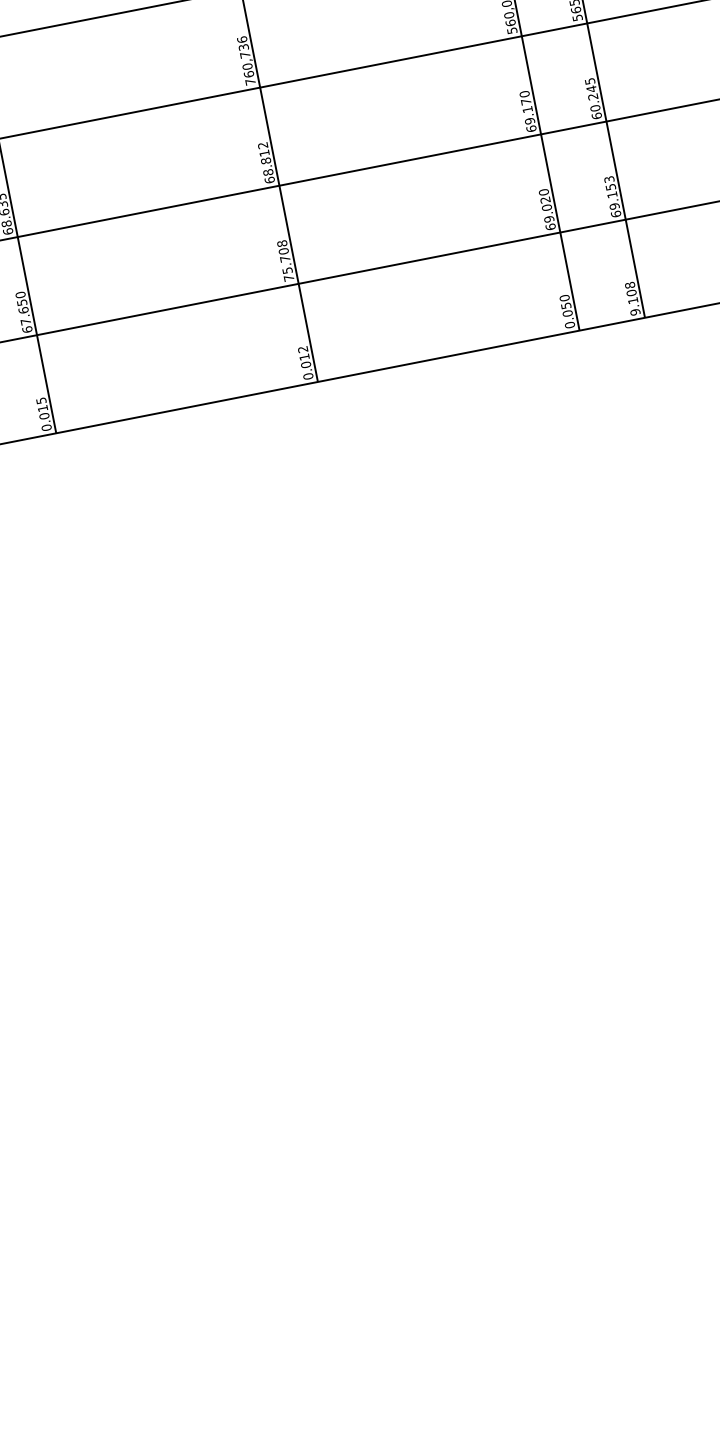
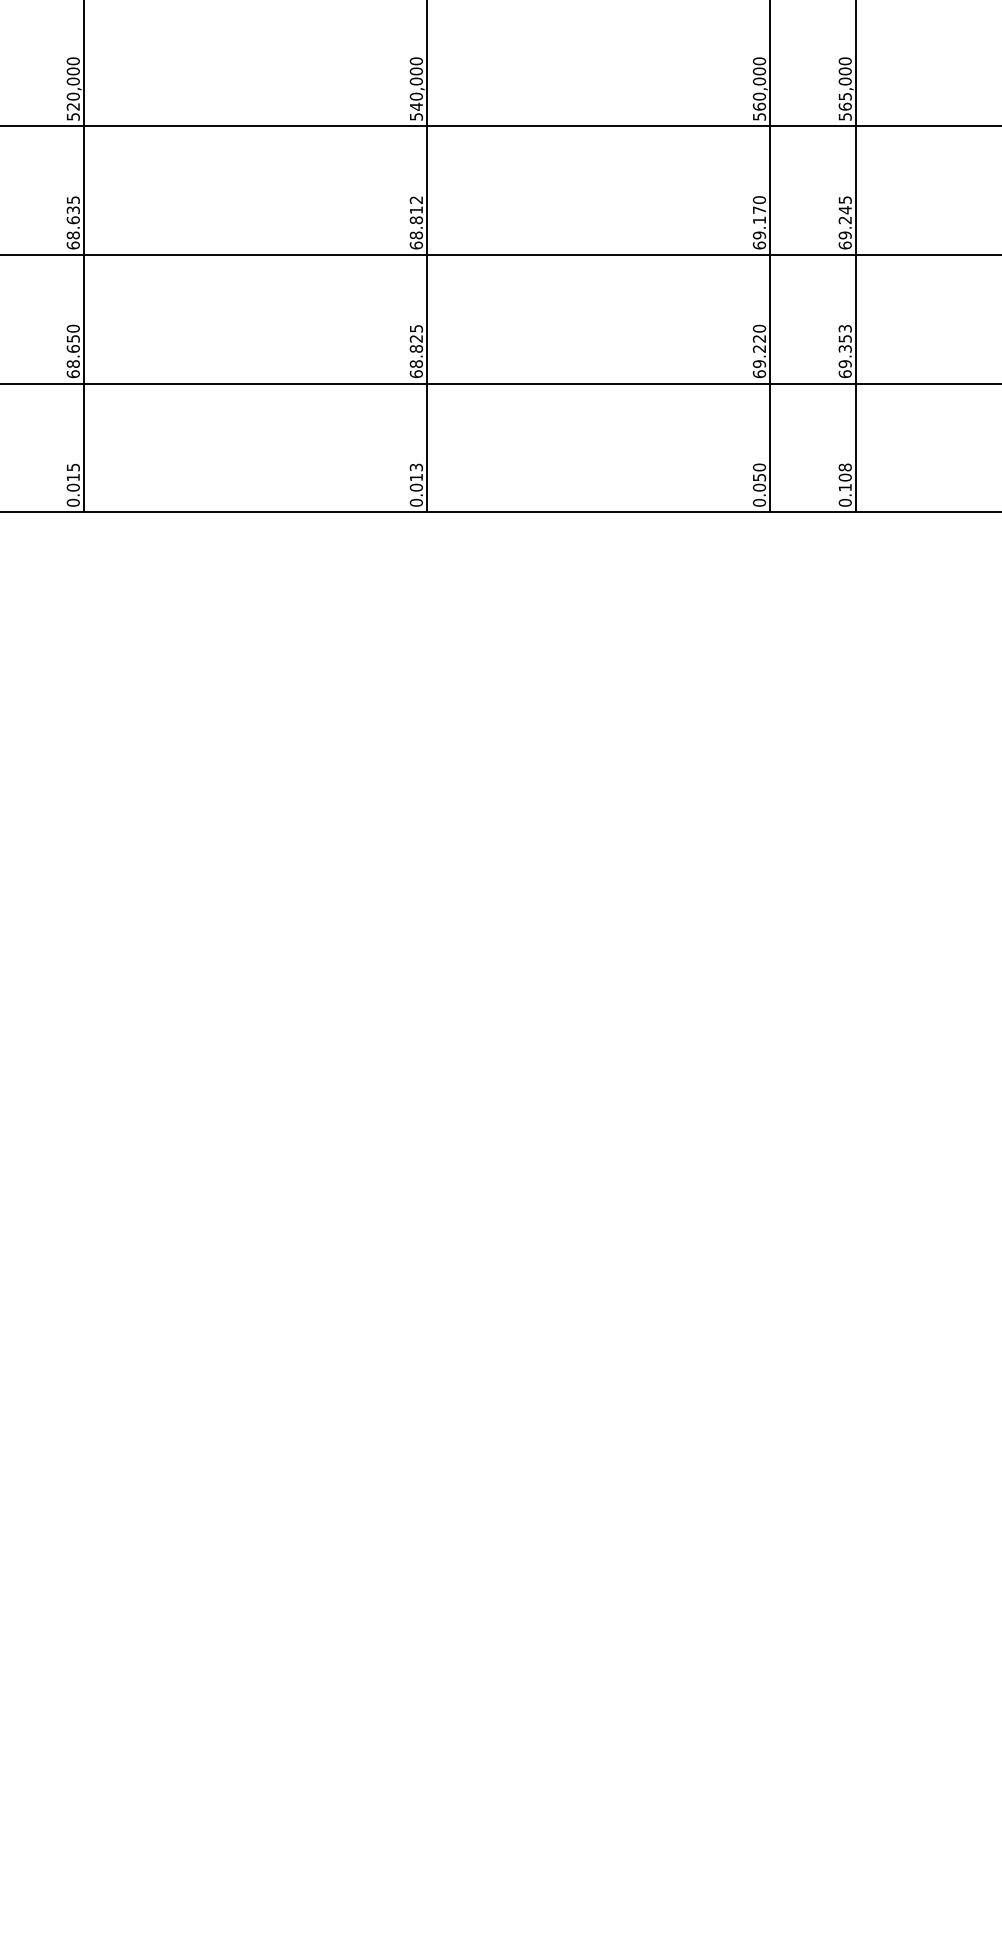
text: (245, 60) -> (415, 88), 760,736 -> 540,000
text: (595, 108) -> (845, 235), 60.245 -> 69.245
text: (611, 194) -> (844, 348), 69.153 -> 69.353
text: (546, 207) -> (759, 348), 69.020 -> 69.220
text: (285, 261) -> (415, 351), 75.708 -> 68.825
text: (635, 311) -> (845, 502), 9.108 -> 0.108
text: (25, 321) -> (72, 363), 67.650 -> 68.650
text: (303, 349) -> (416, 467), 0.012 -> 0.013

